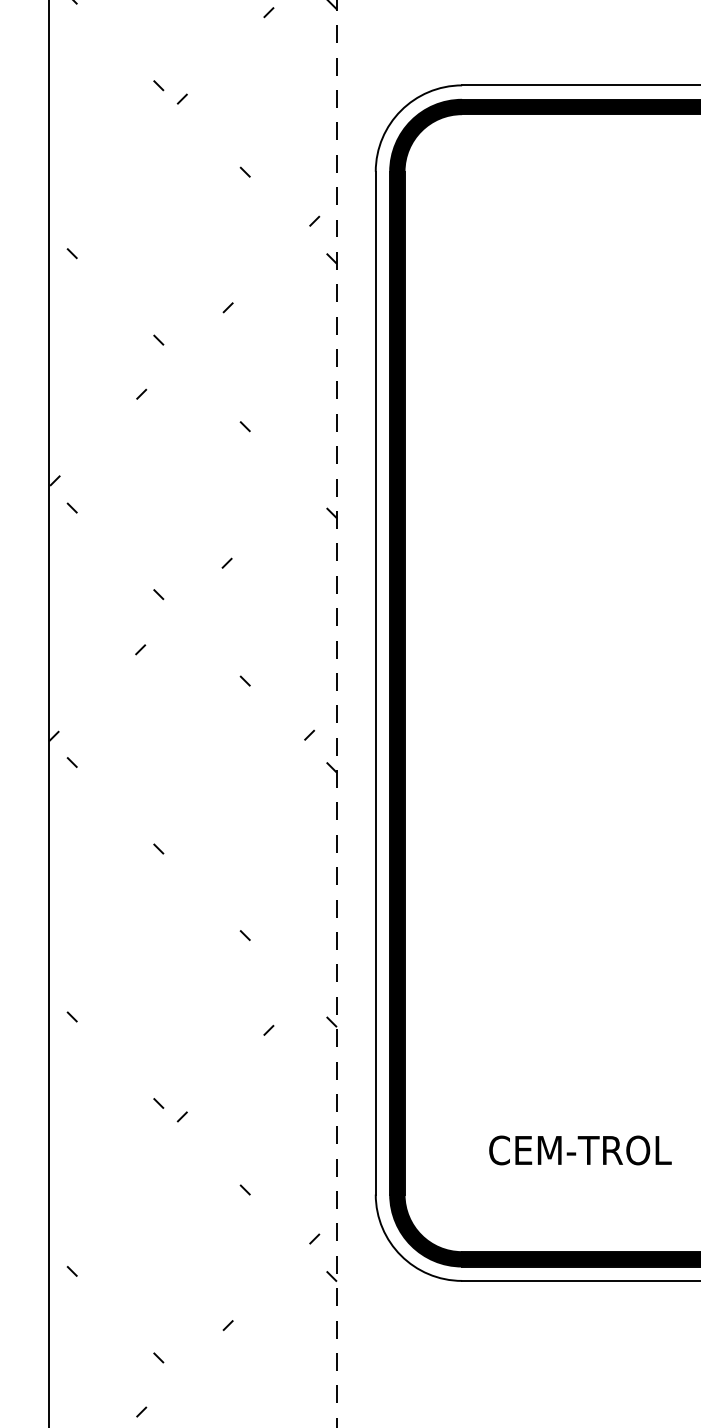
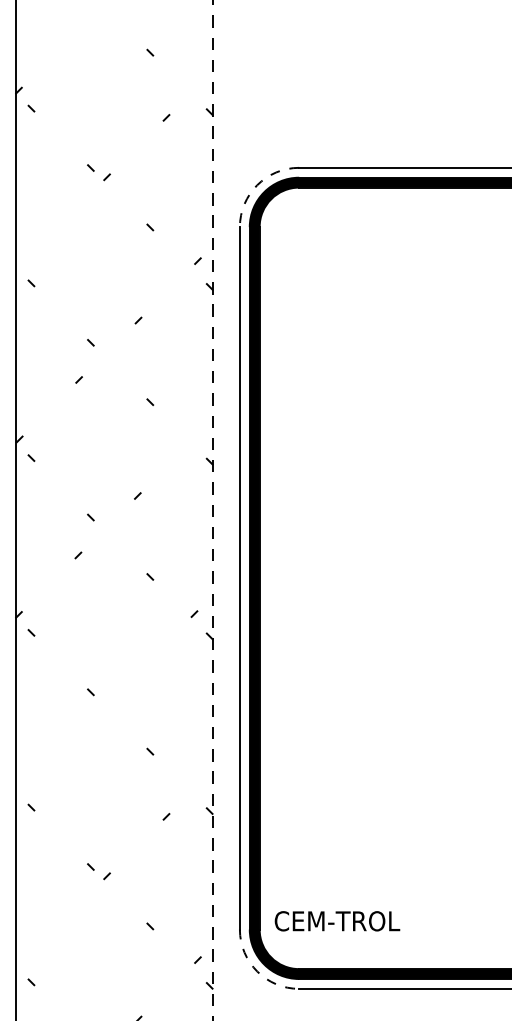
arc: (401, 111) -> (257, 185), solid -> dashed
text: (580, 1150) -> (337, 921), moved
arc: (401, 1255) -> (257, 971), solid -> dashed

